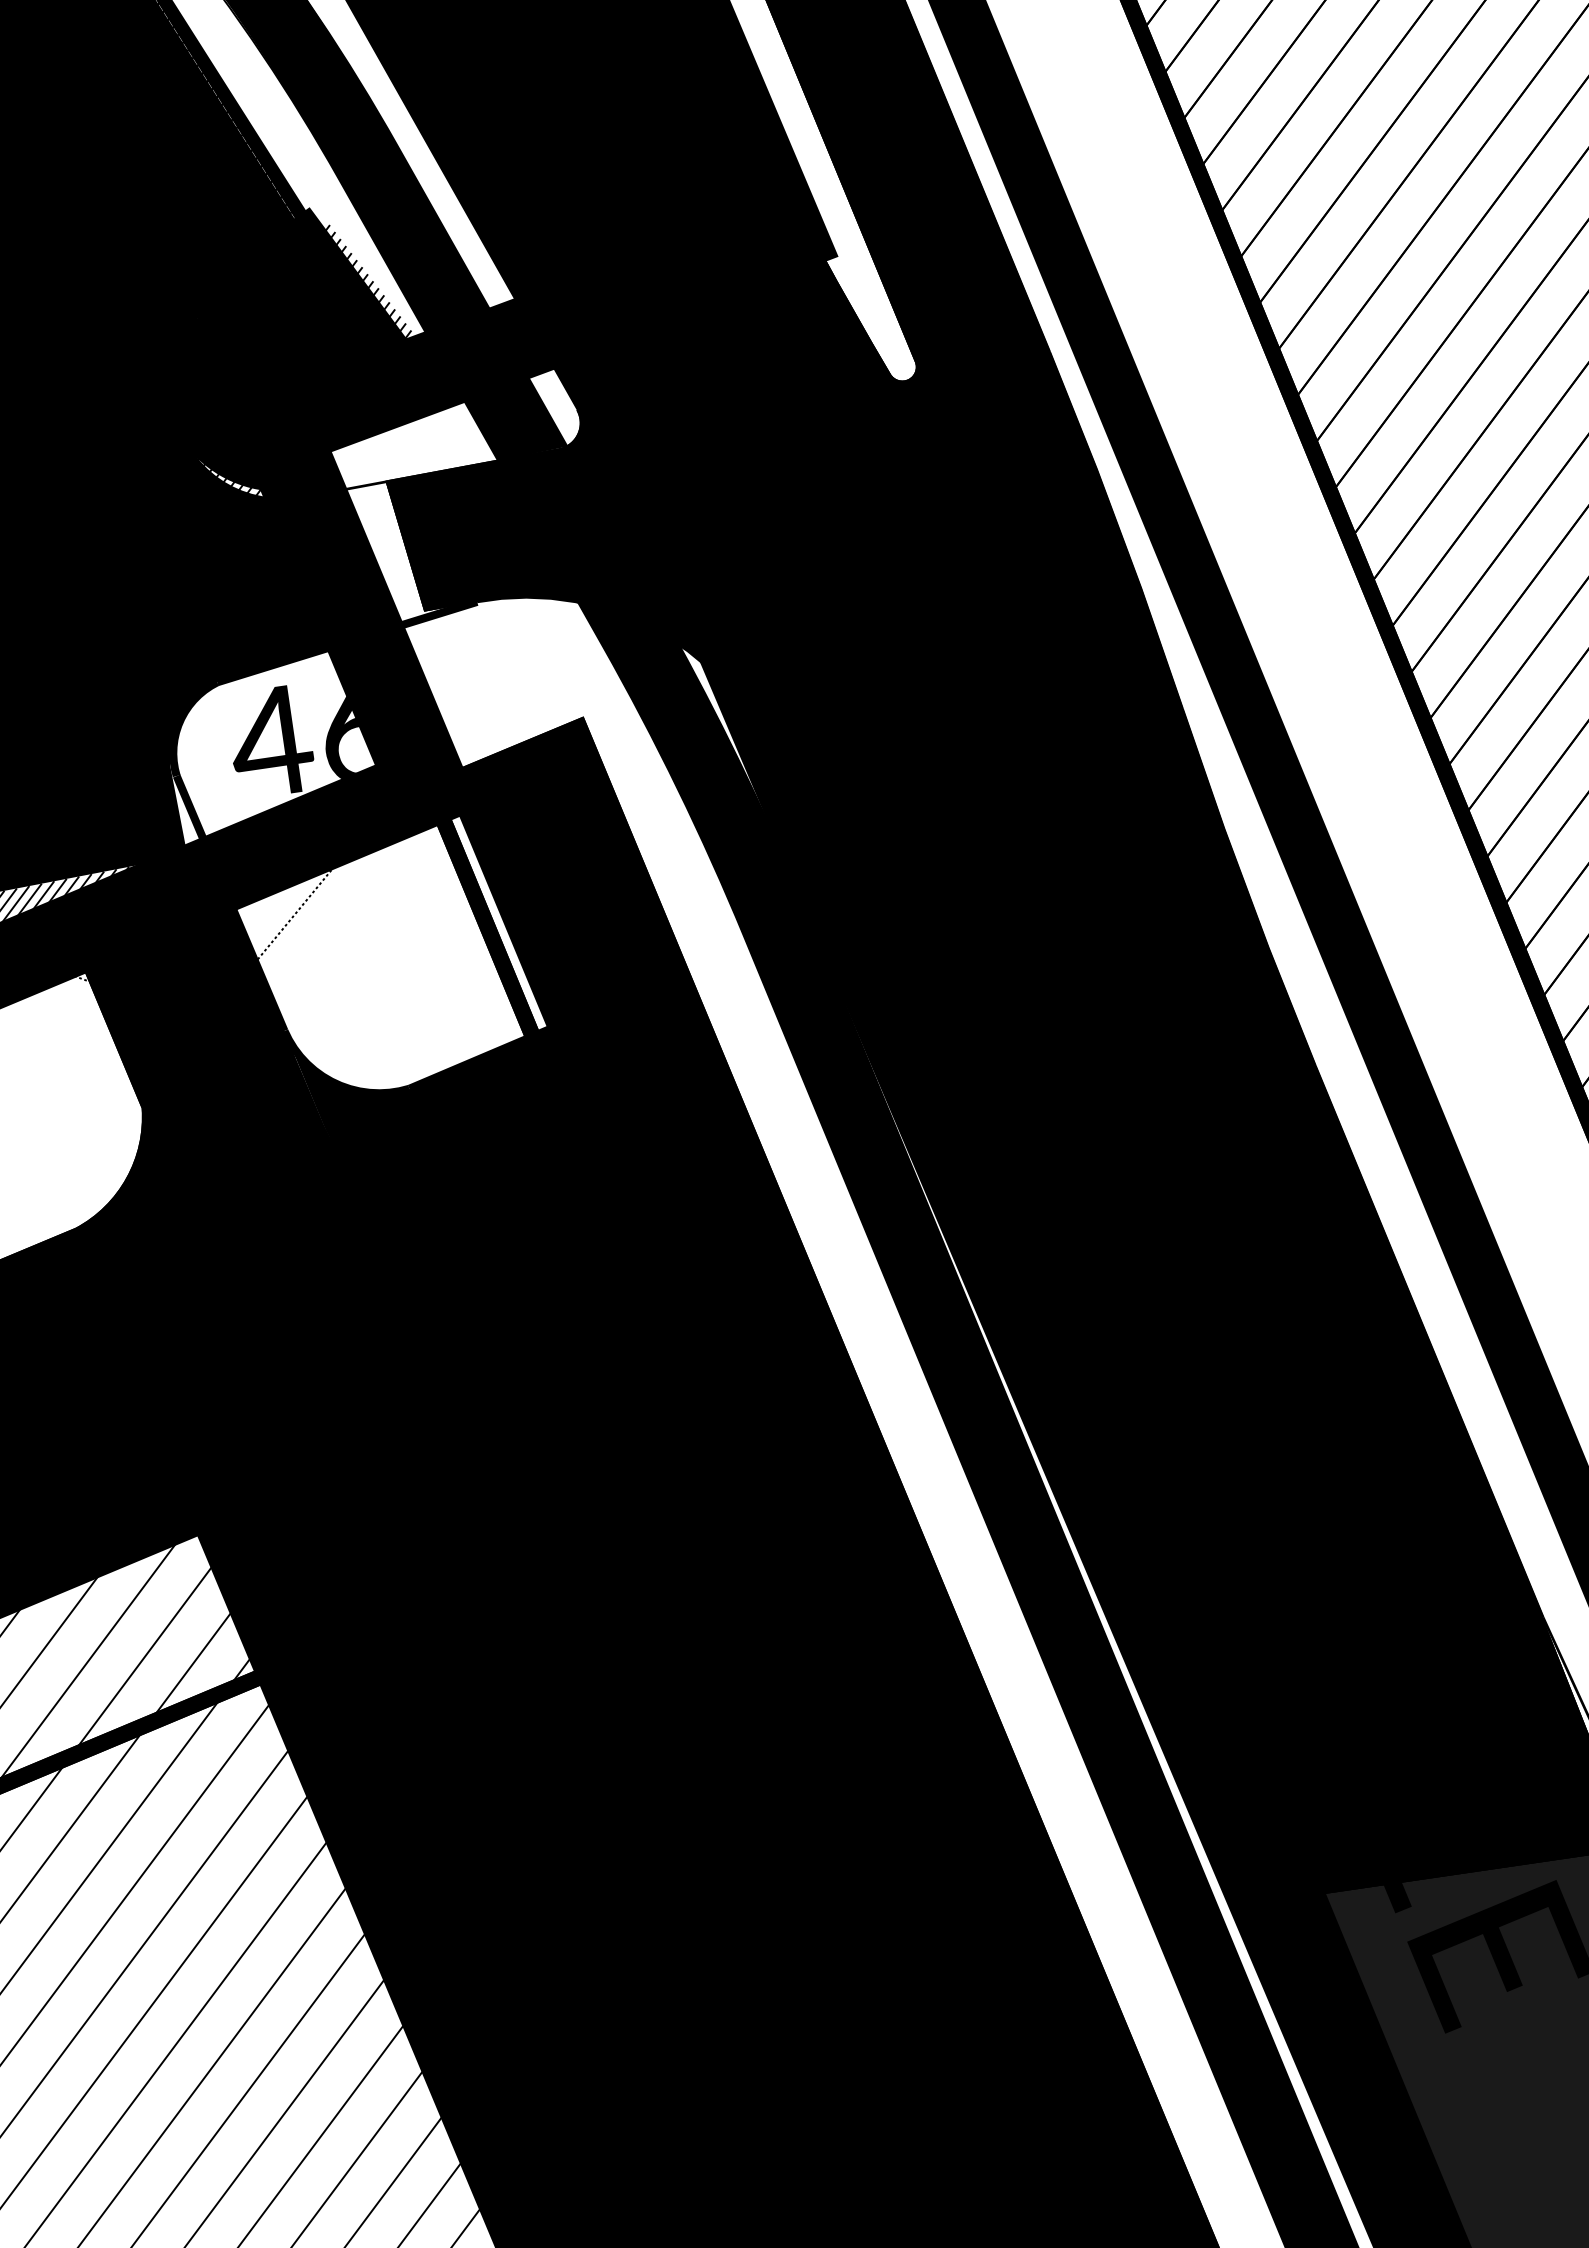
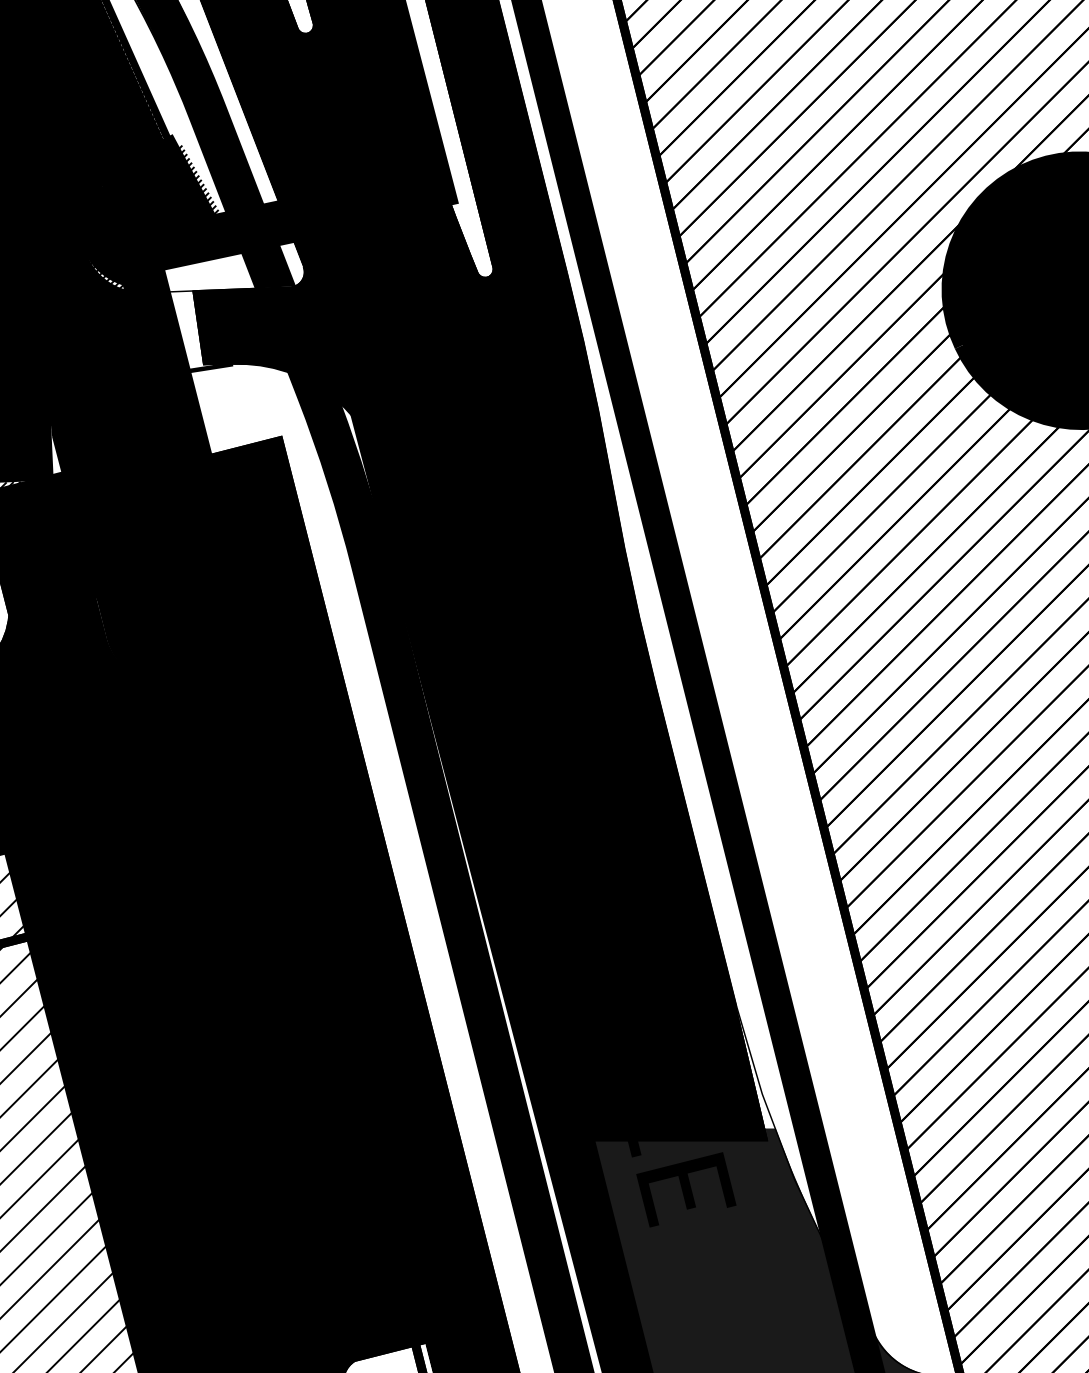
hatch: (358, 865) -> (146, 499), added

